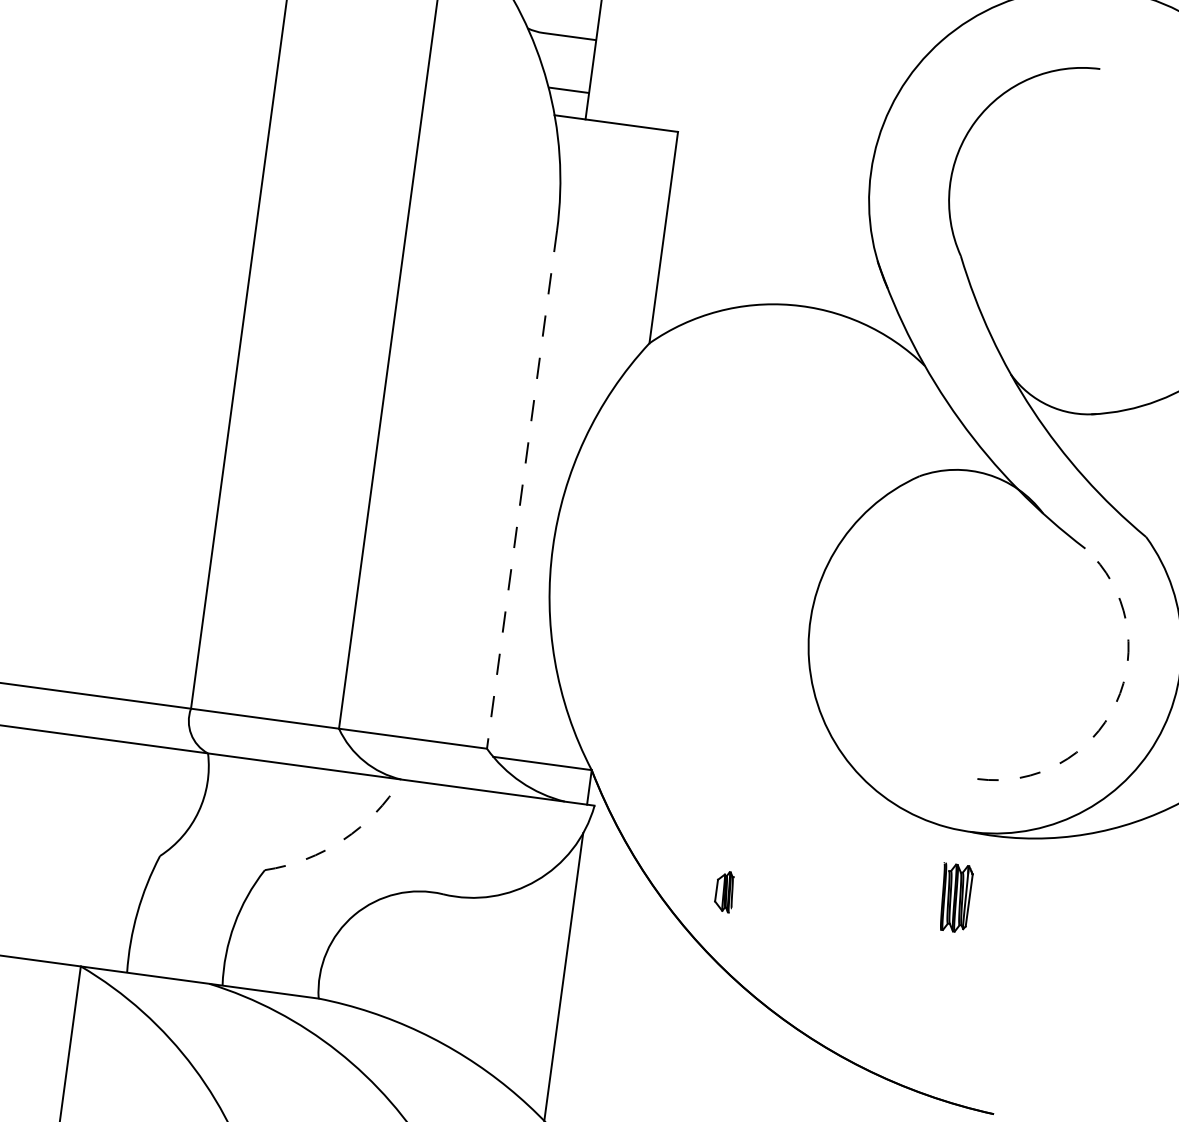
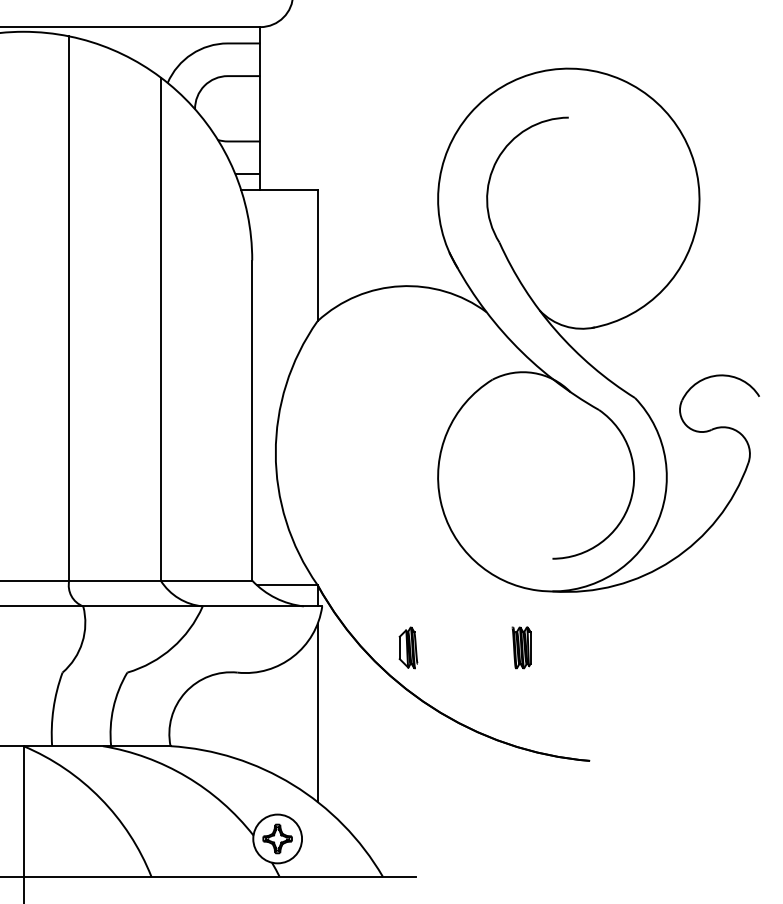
line: (522, 491) -> (252, 421), dashed -> solid
arc: (1116, 703) -> (630, 501), dashed -> solid
arc: (343, 839) -> (172, 647), dashed -> solid
part: (725, 891) -> (408, 647), size x1.67
part: (954, 897) -> (521, 647), moved

